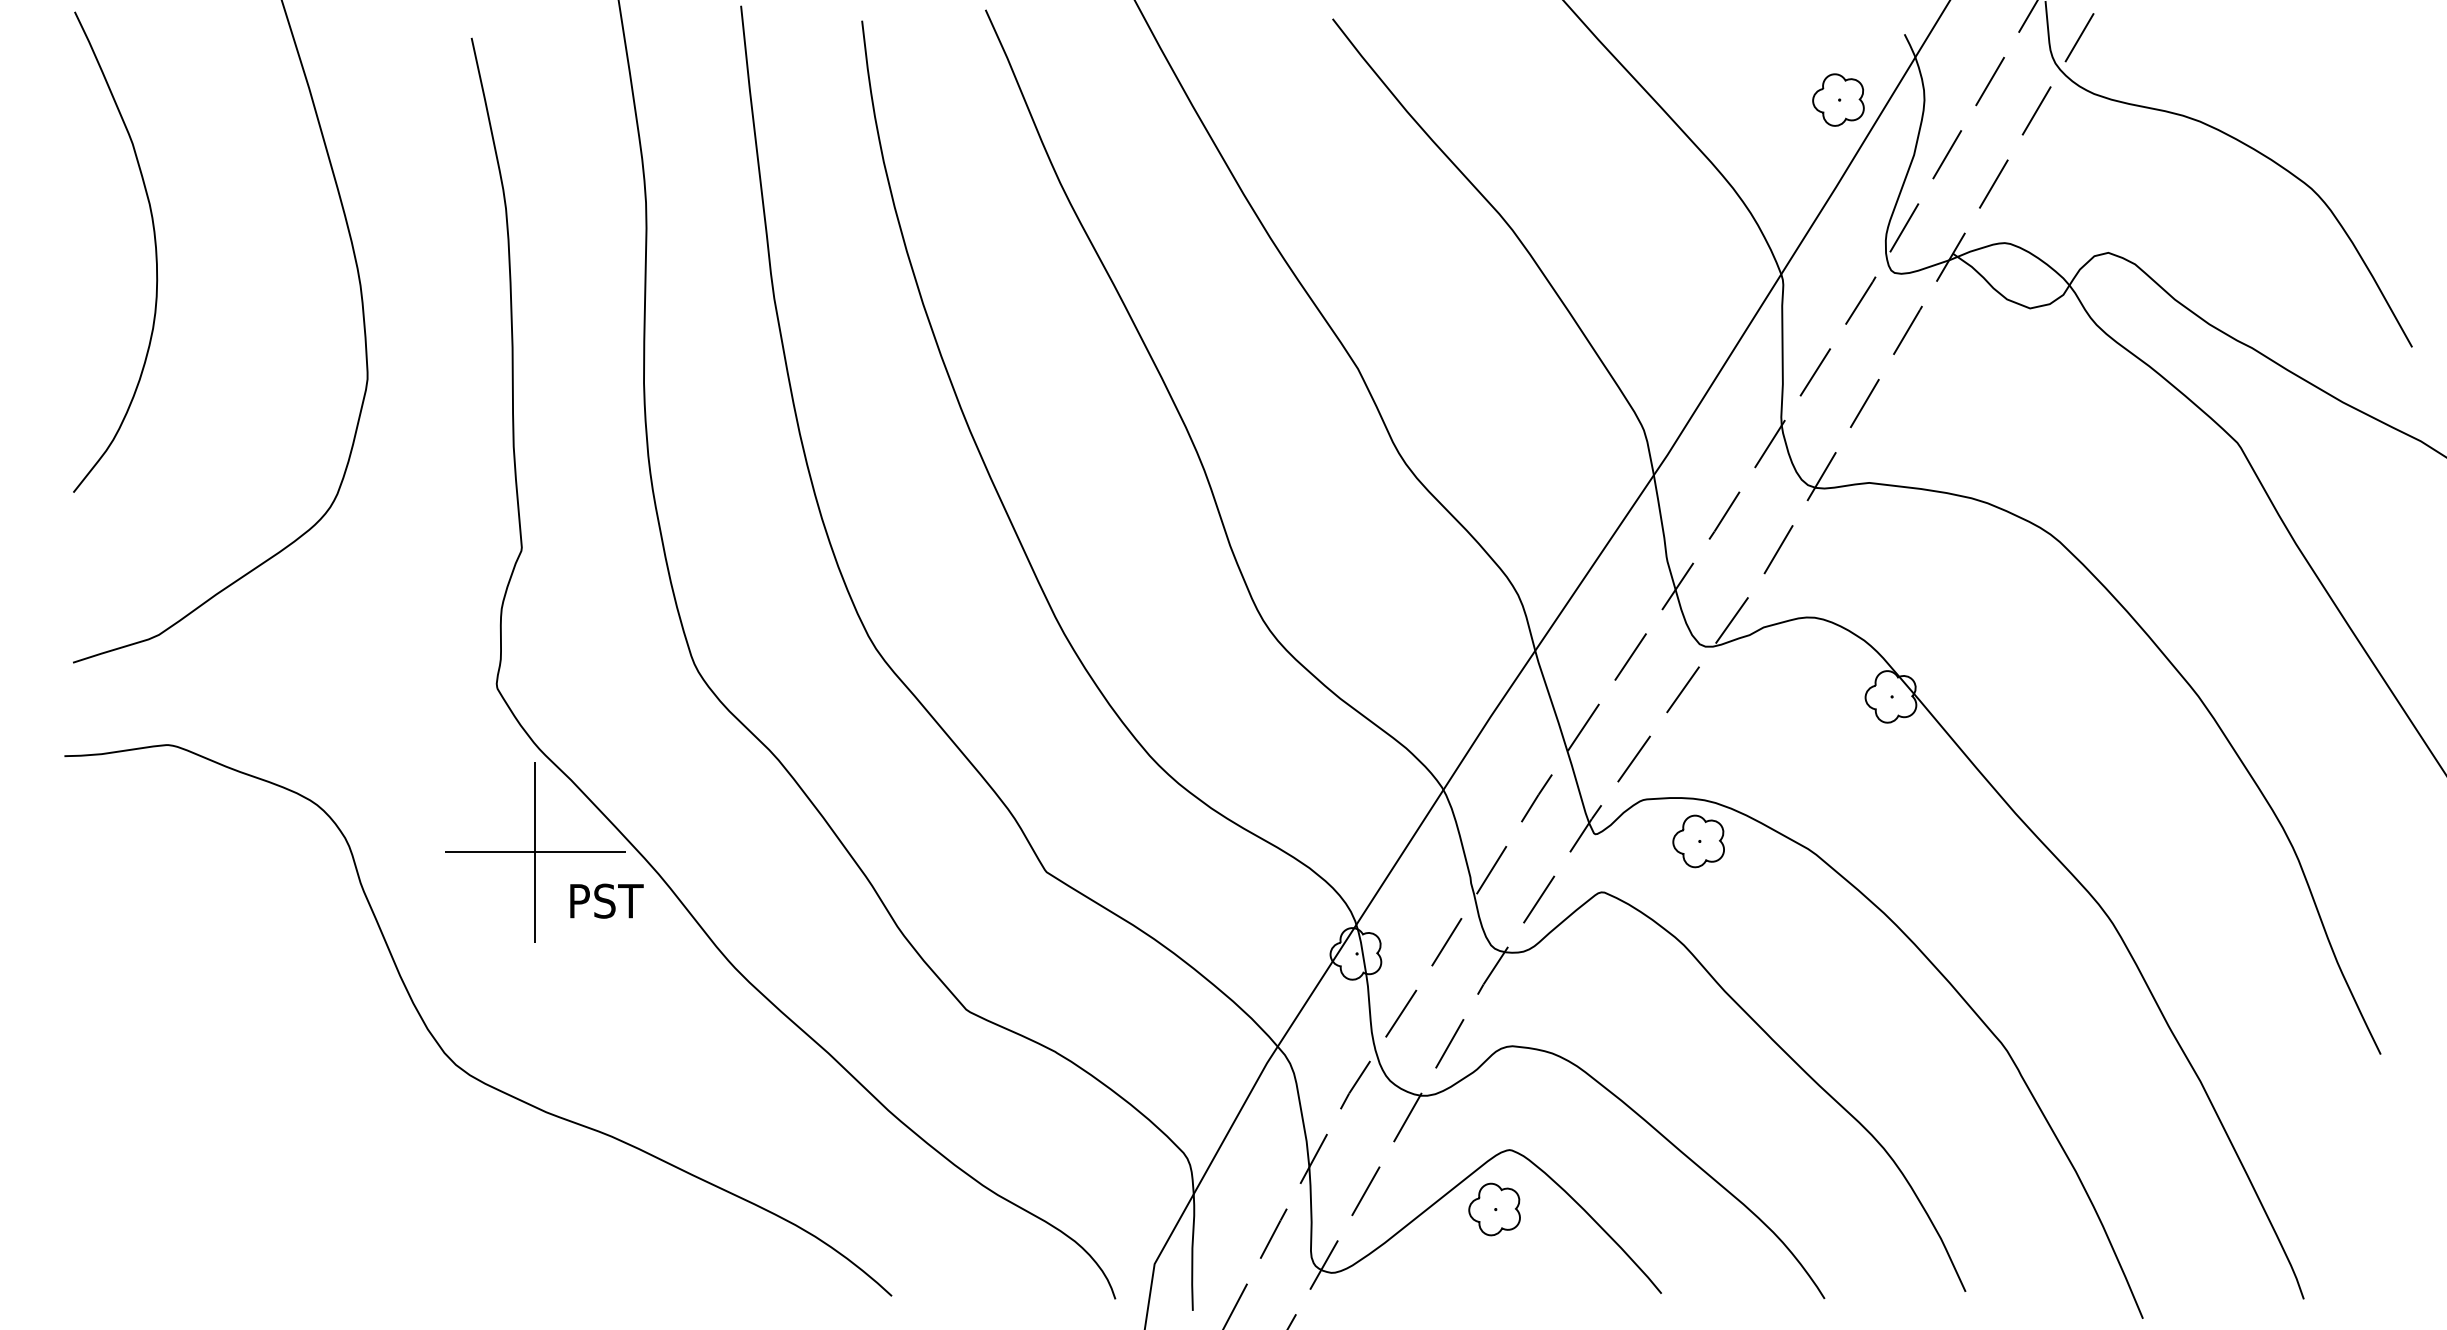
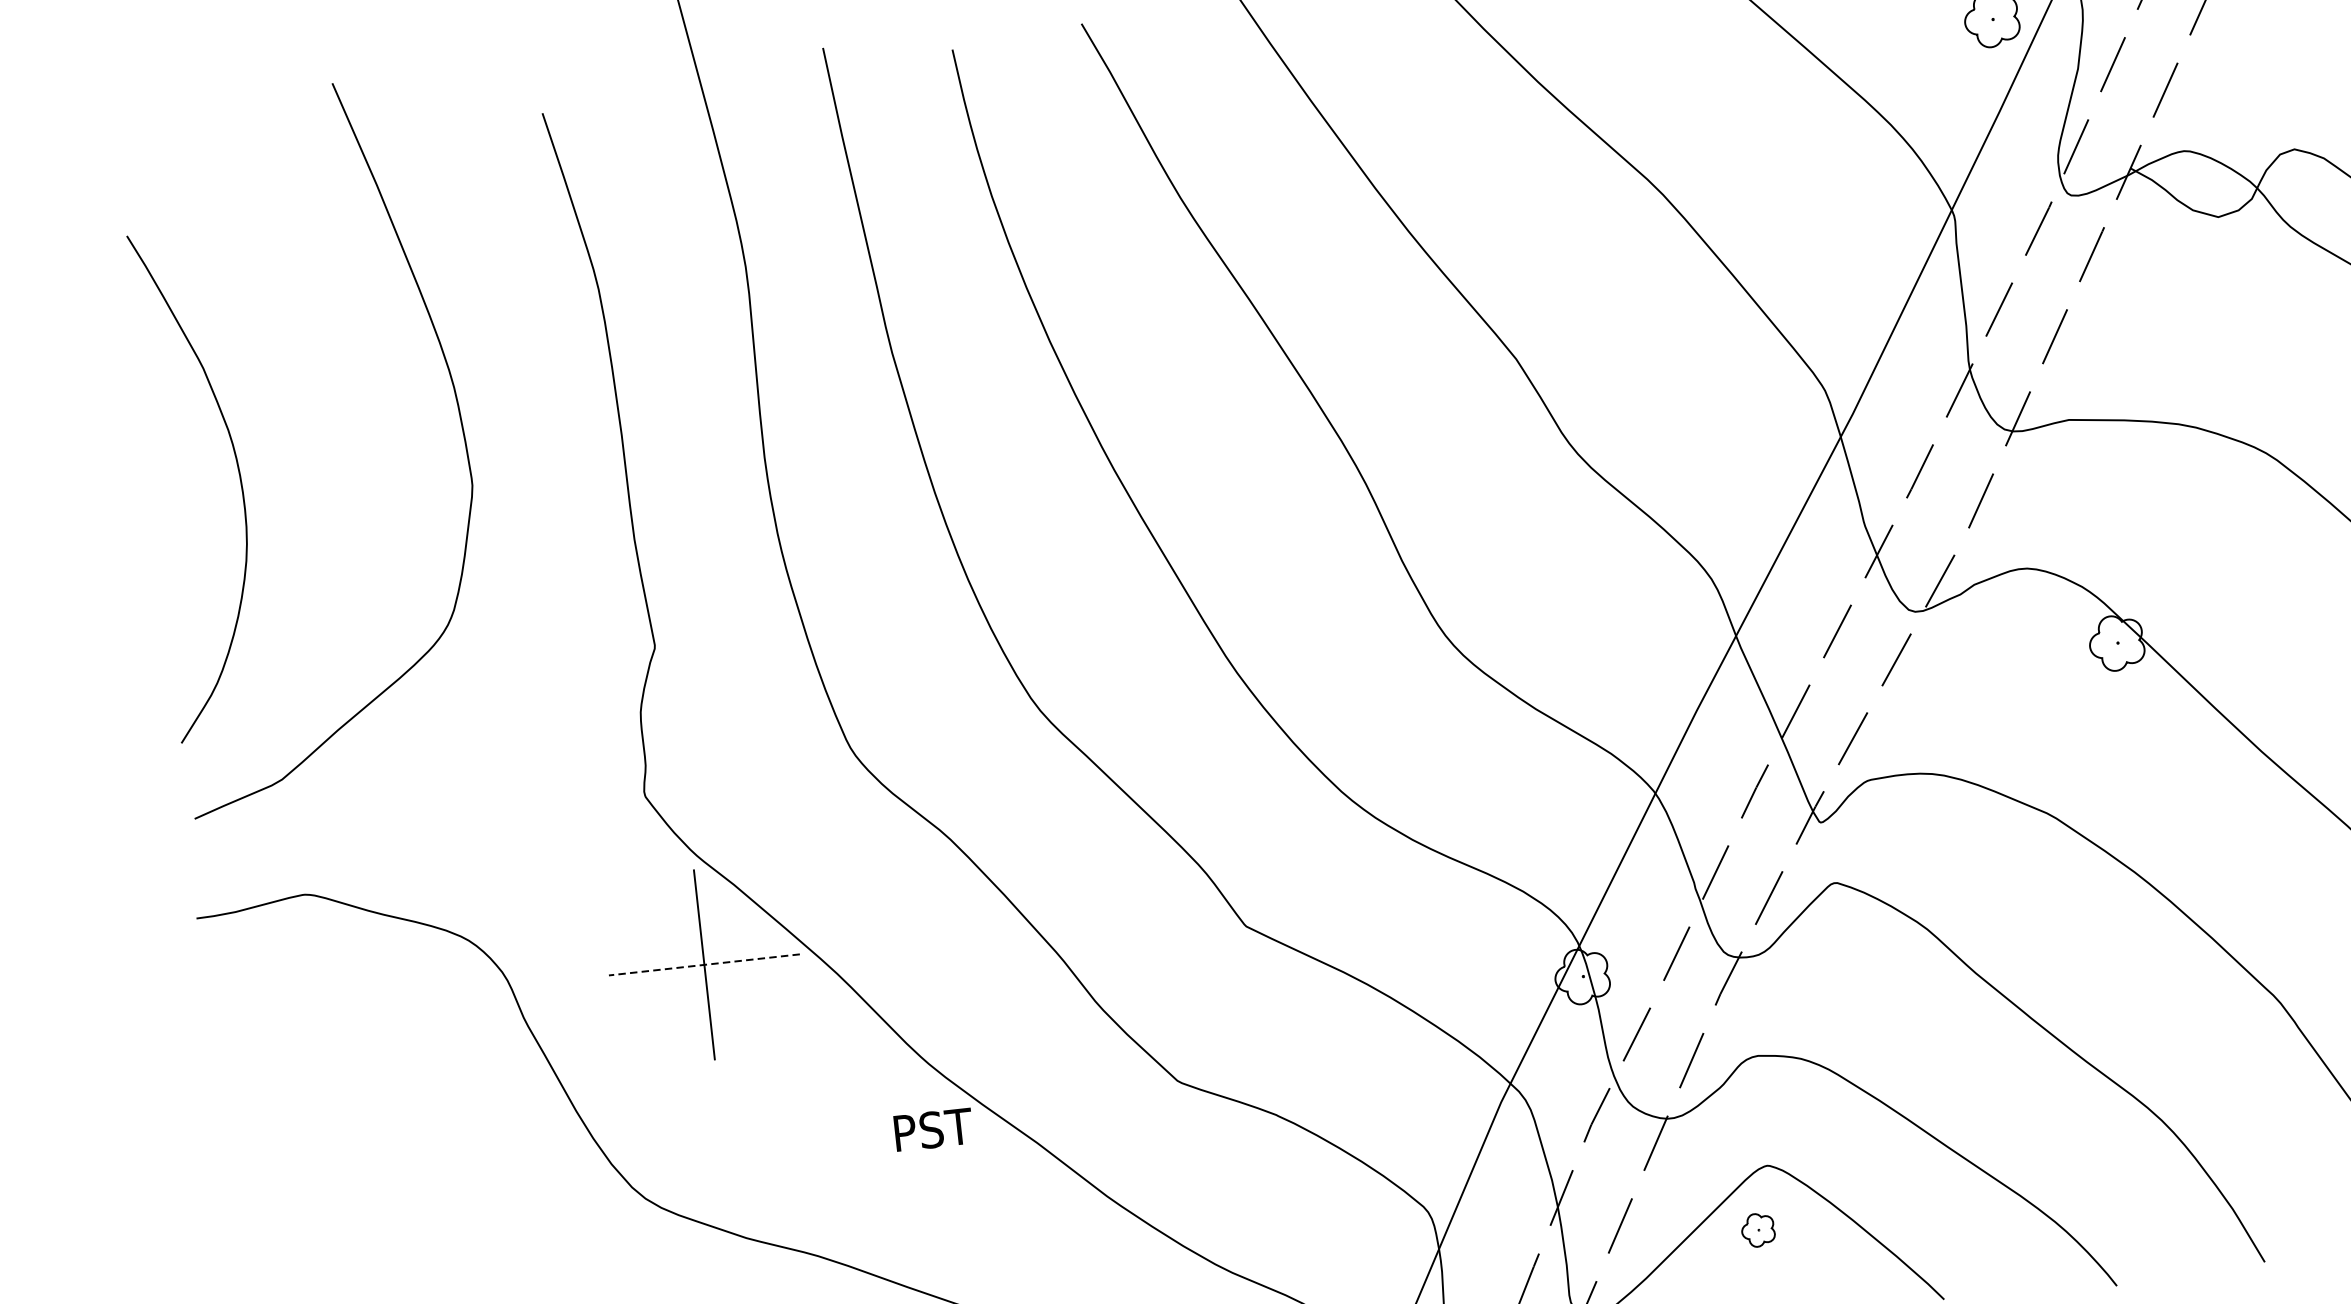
curve: (154, 245) -> (238, 473), moved
part: (1698, 841) -> (1930, 818), removed
line: (534, 852) -> (703, 965), solid -> dashed
text: (606, 900) -> (933, 1129), moved
part: (1494, 1209) -> (1758, 1230), size x0.6

